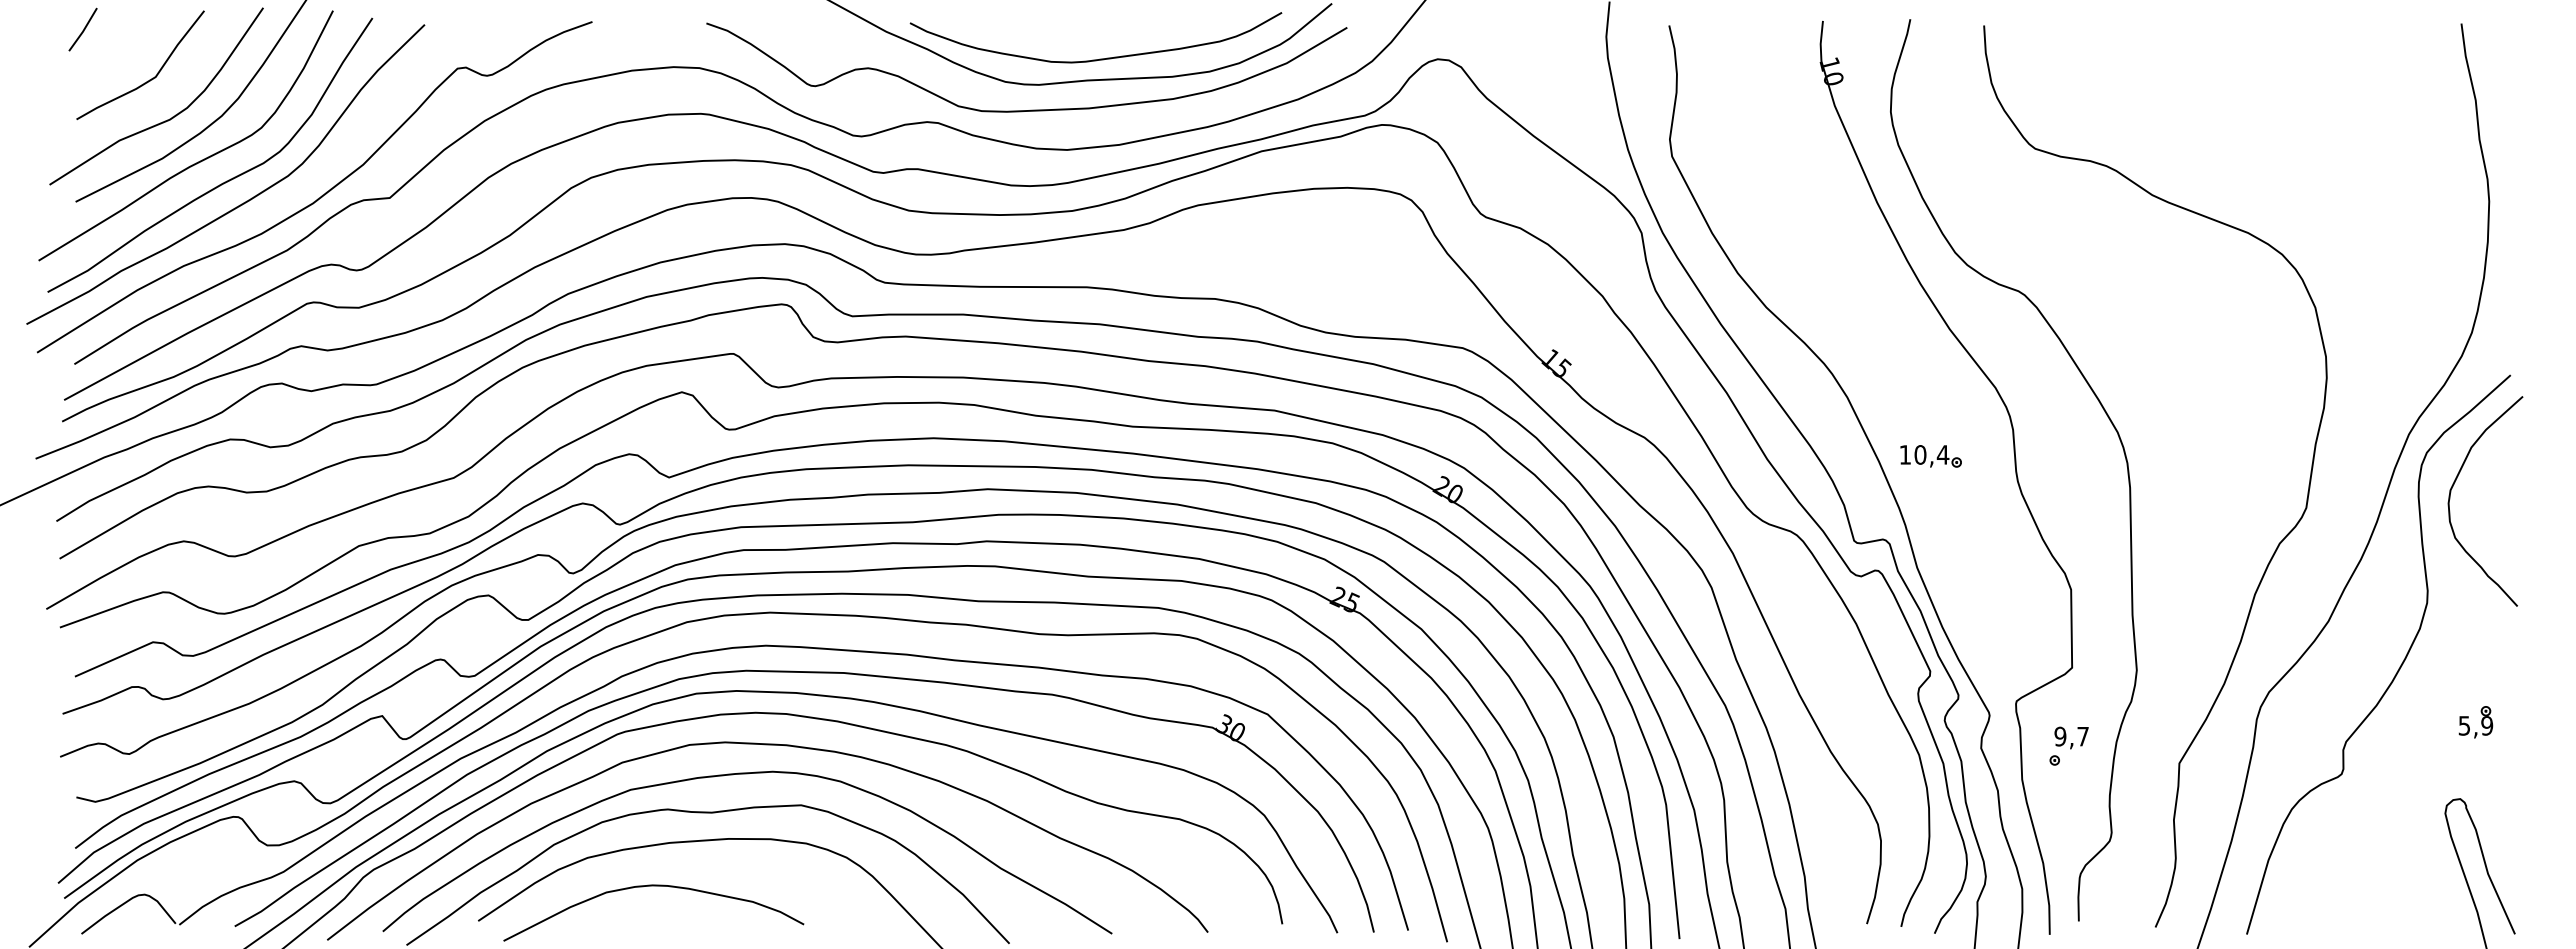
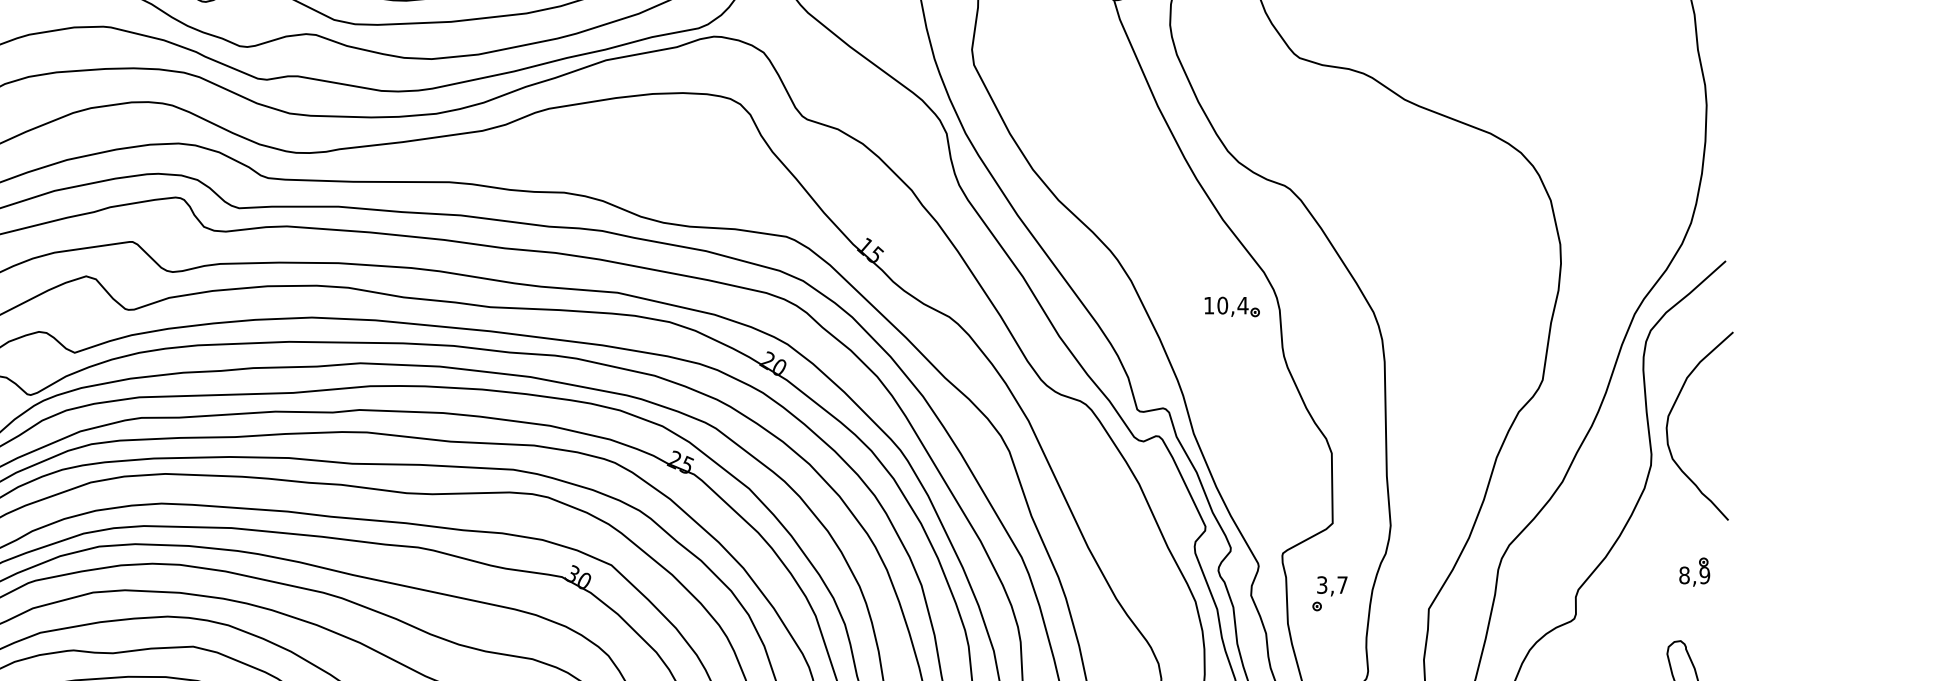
part: (1930, 456) -> (1231, 307), moved
curve: (2450, 499) -> (1668, 424), moved
text: (2464, 725) -> (1684, 575), 5,9 -> 8,9
text: (2060, 736) -> (1322, 584), 9,7 -> 3,7

